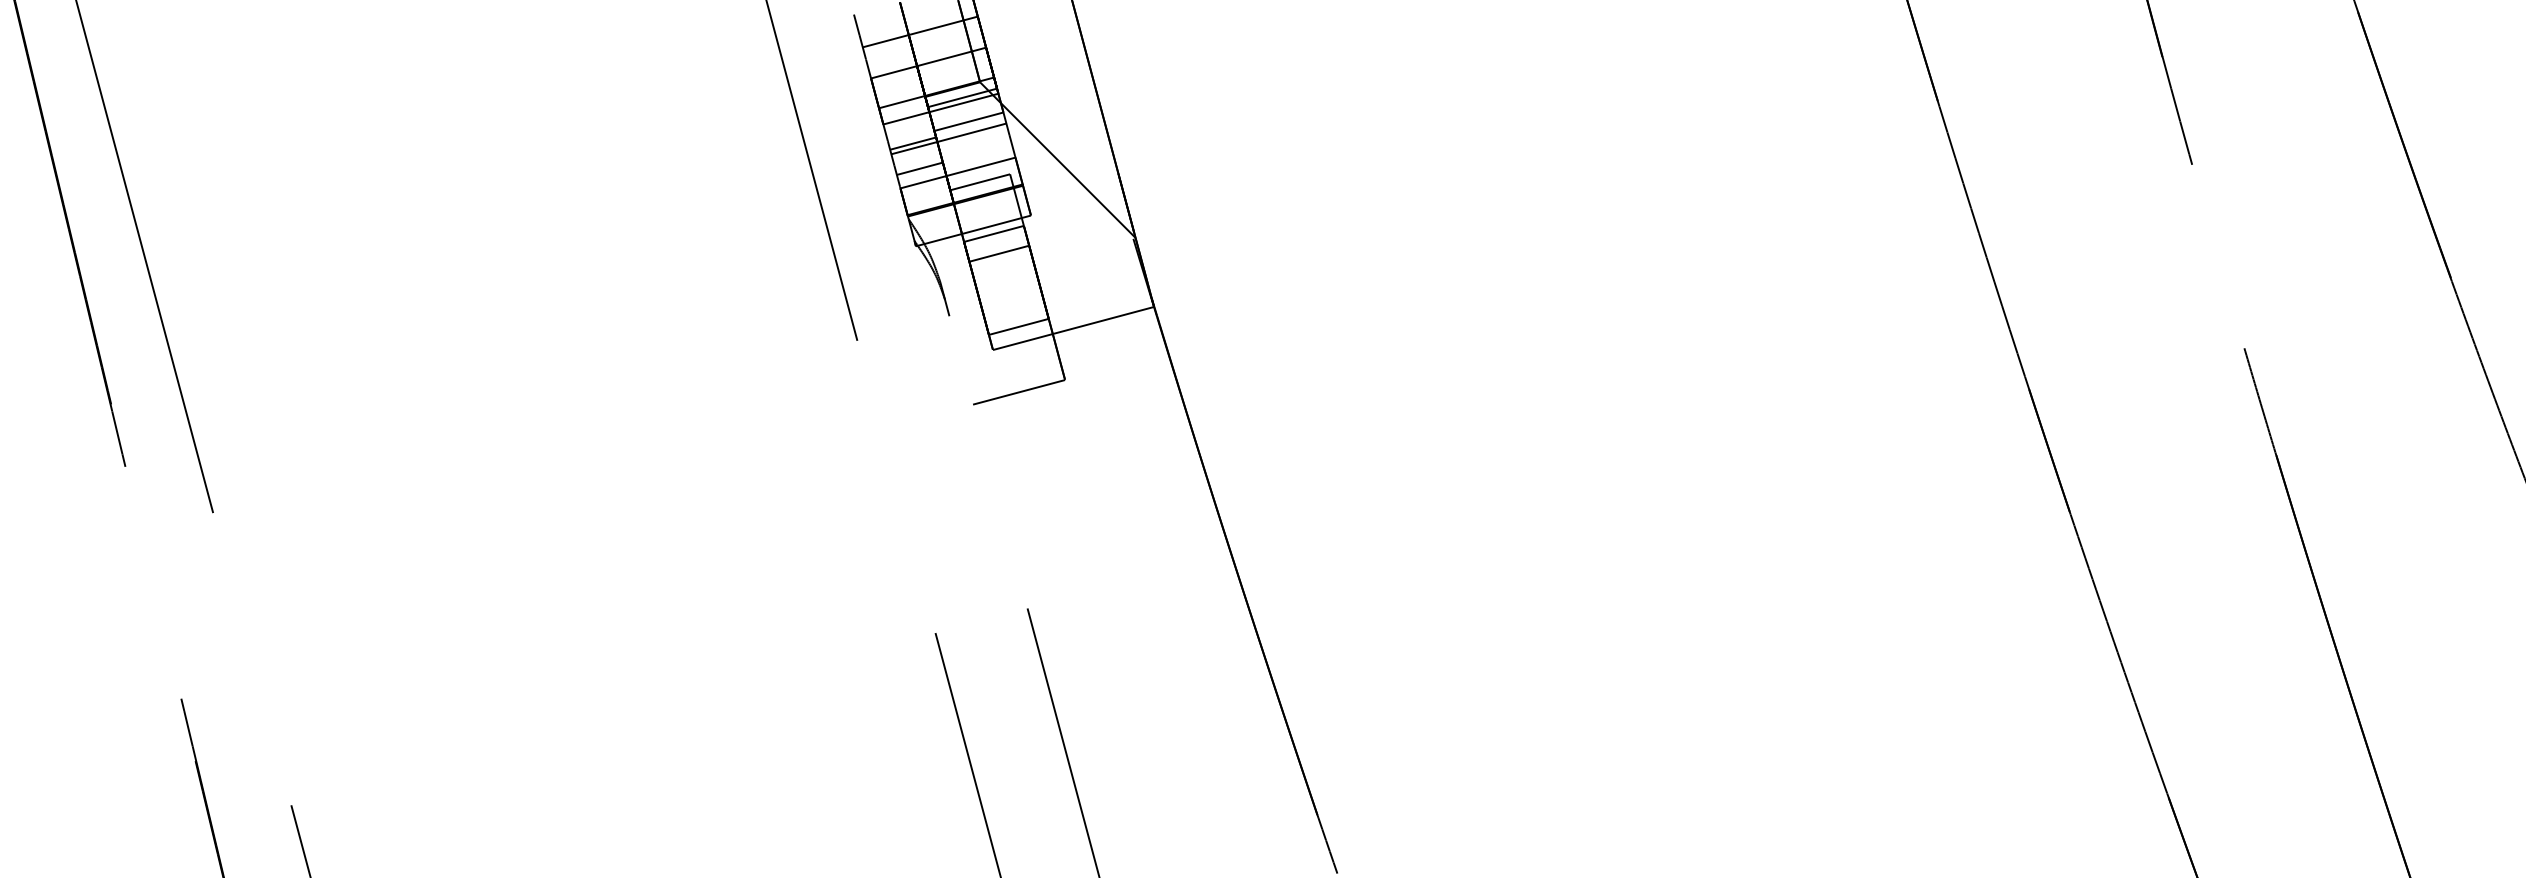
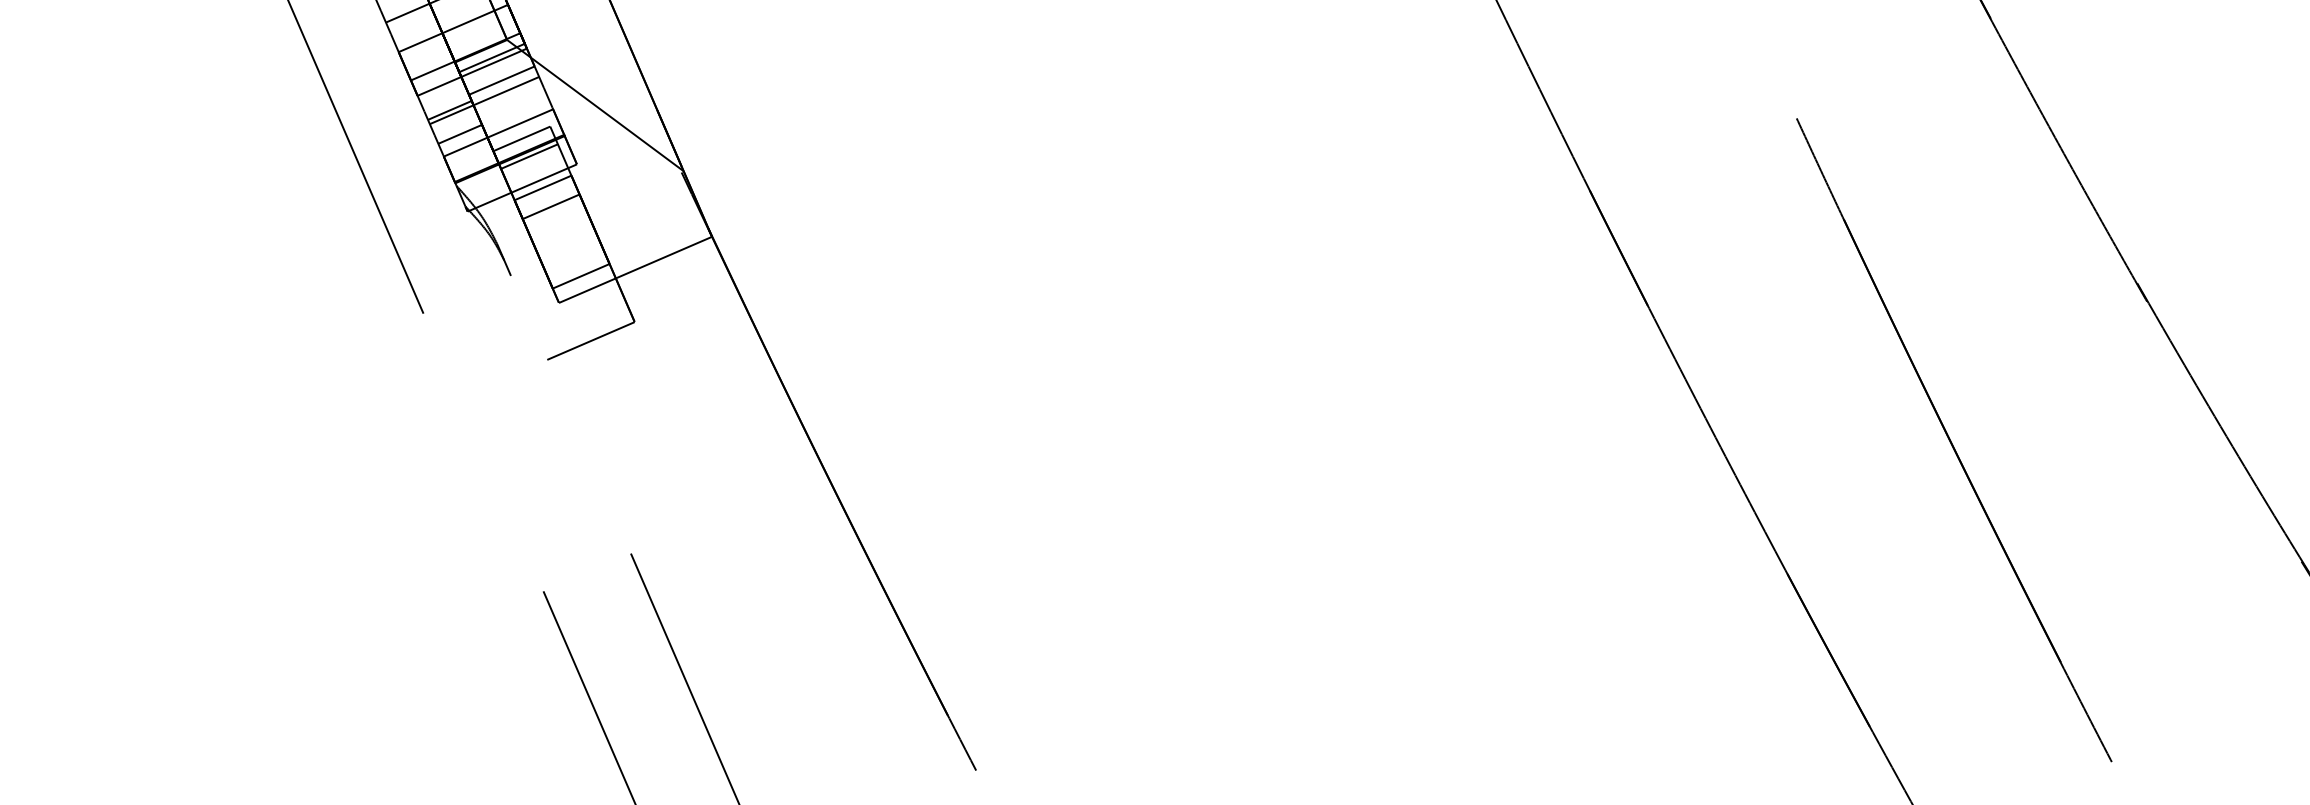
line: (985, 200) -> (529, 156), added

